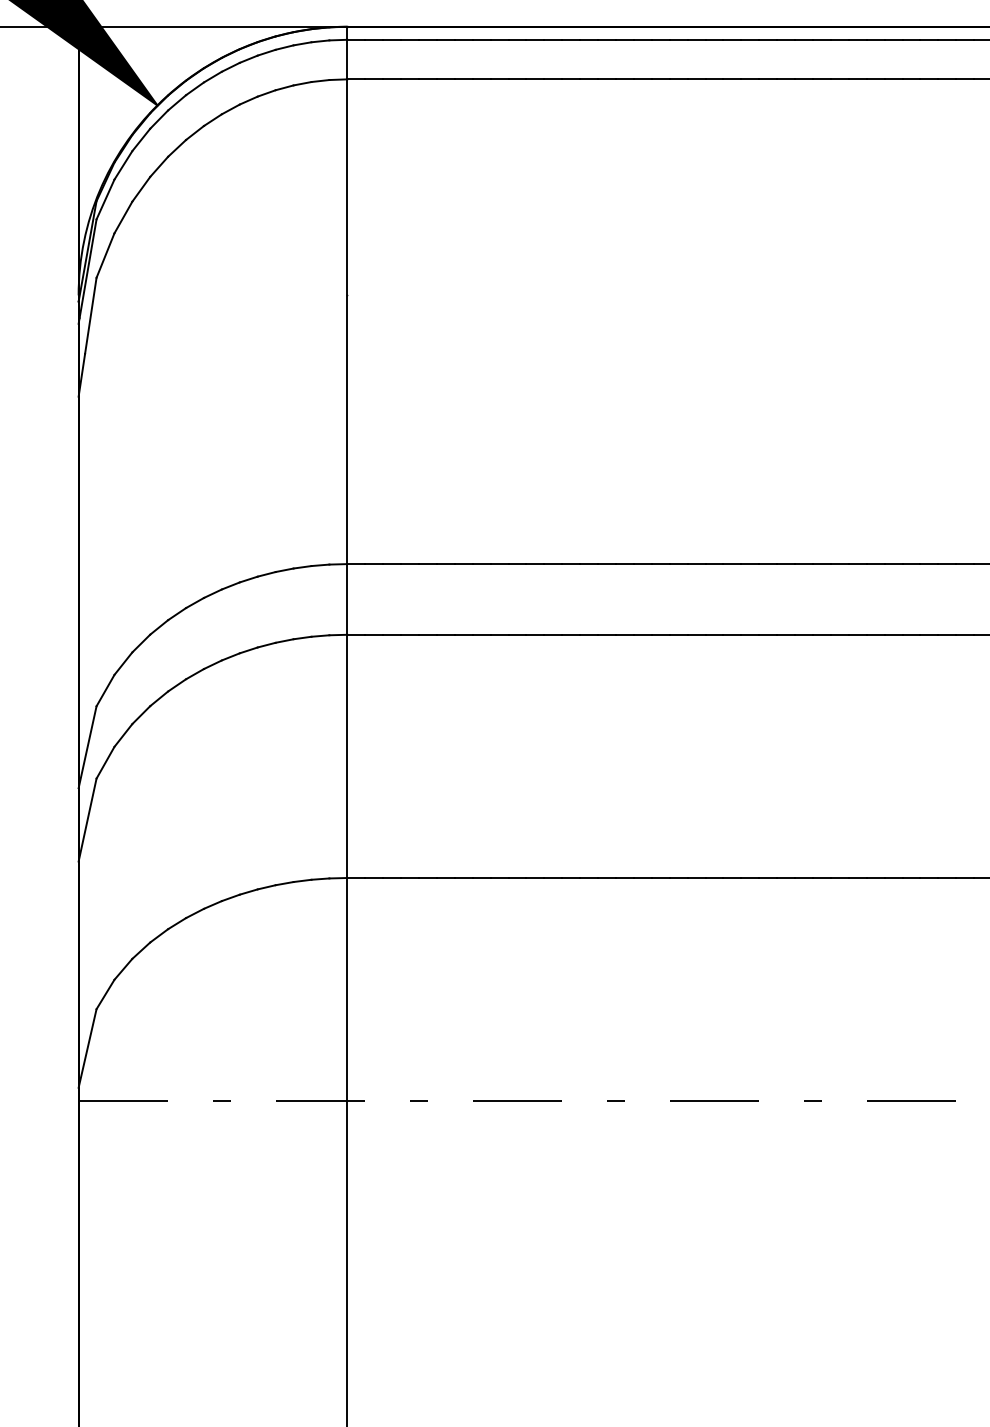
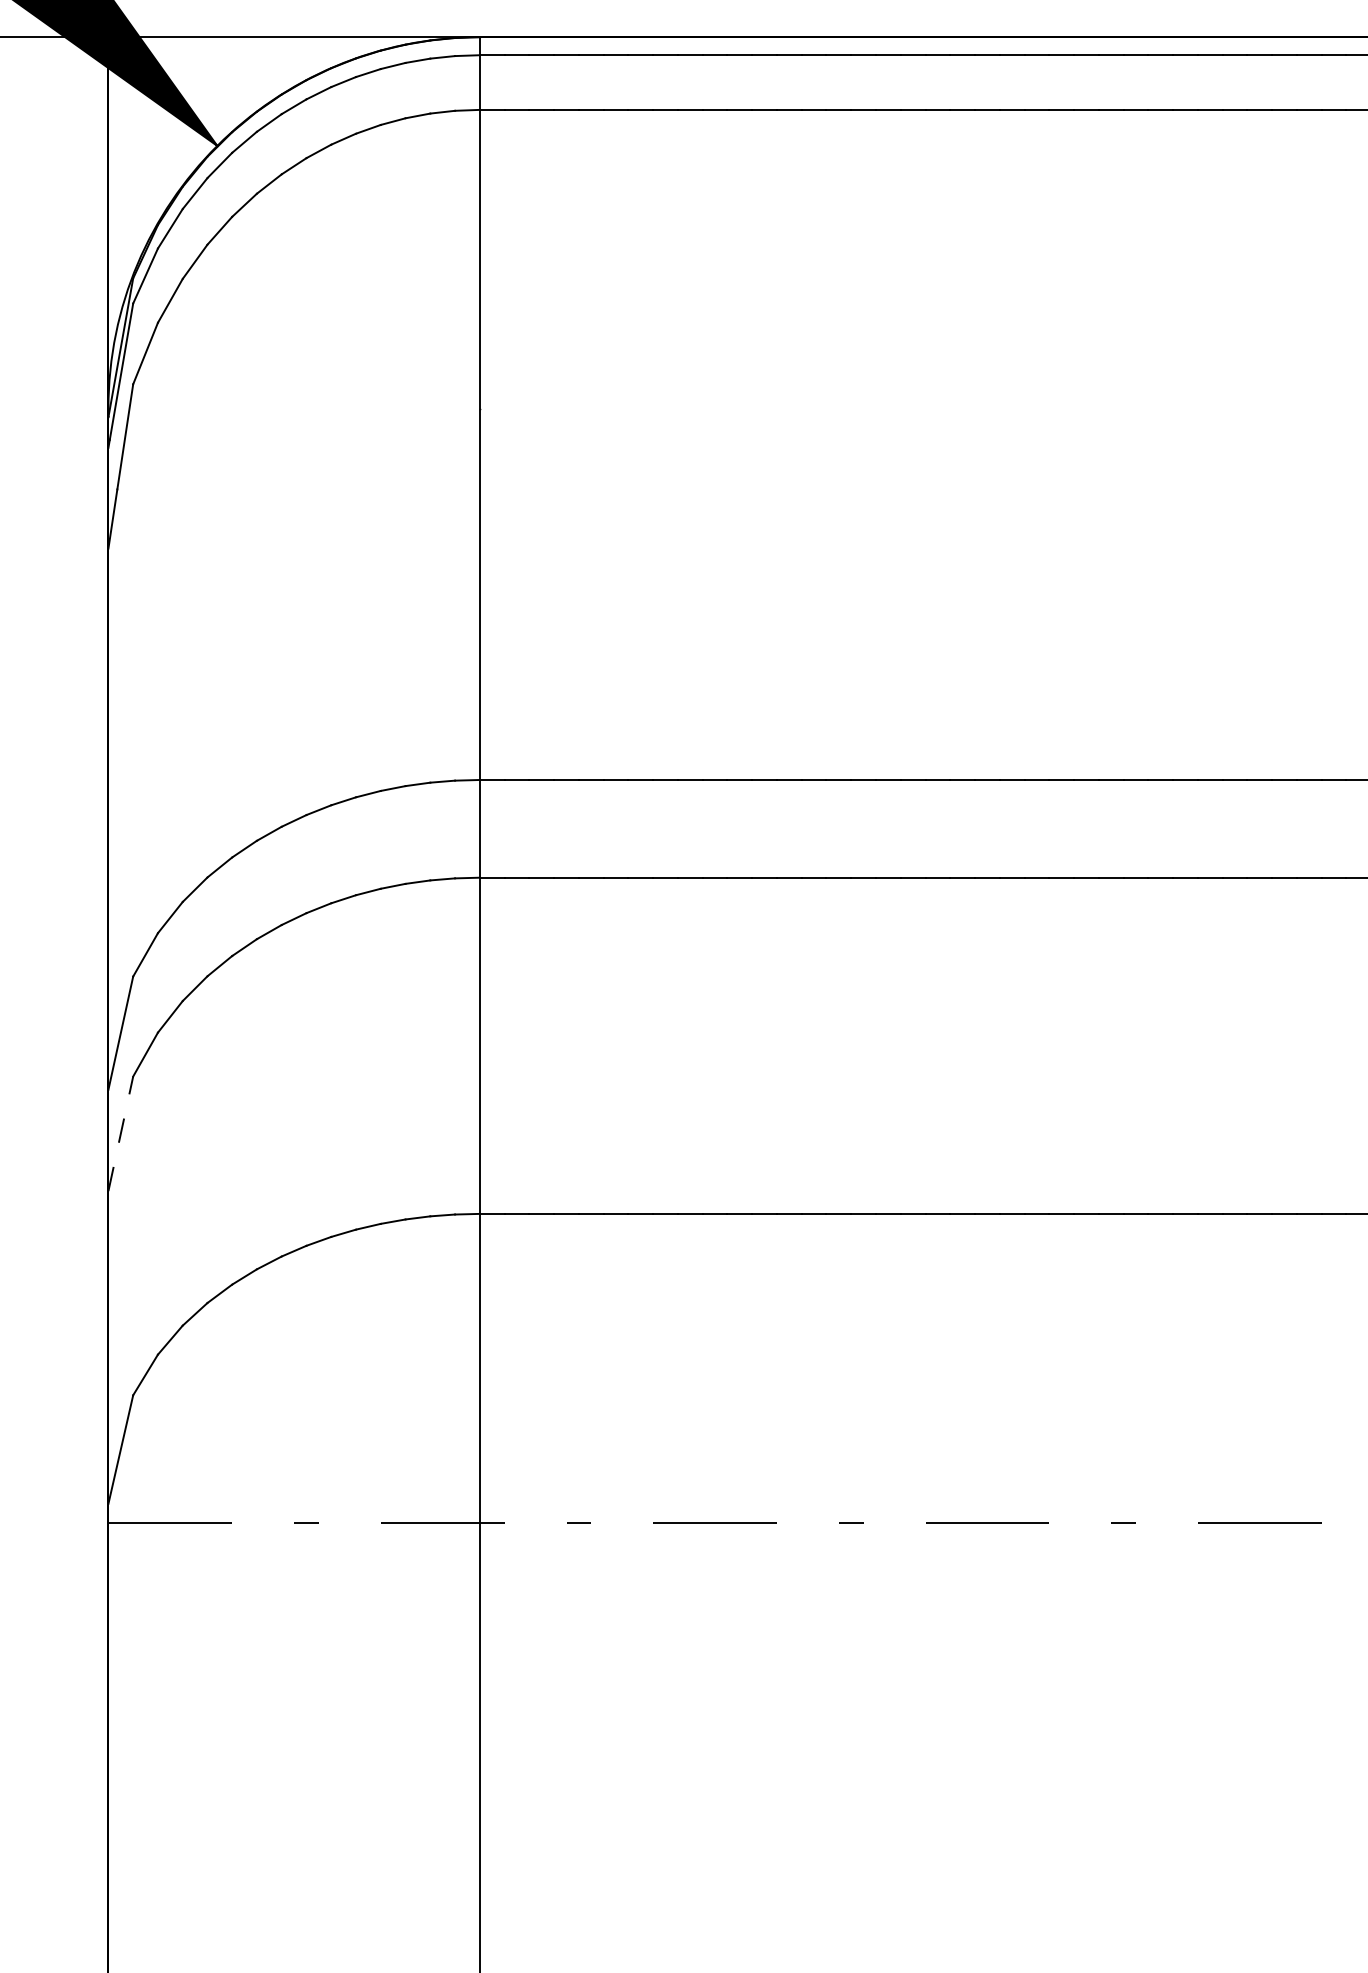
line: (87, 819) -> (120, 1133), solid -> dashed

